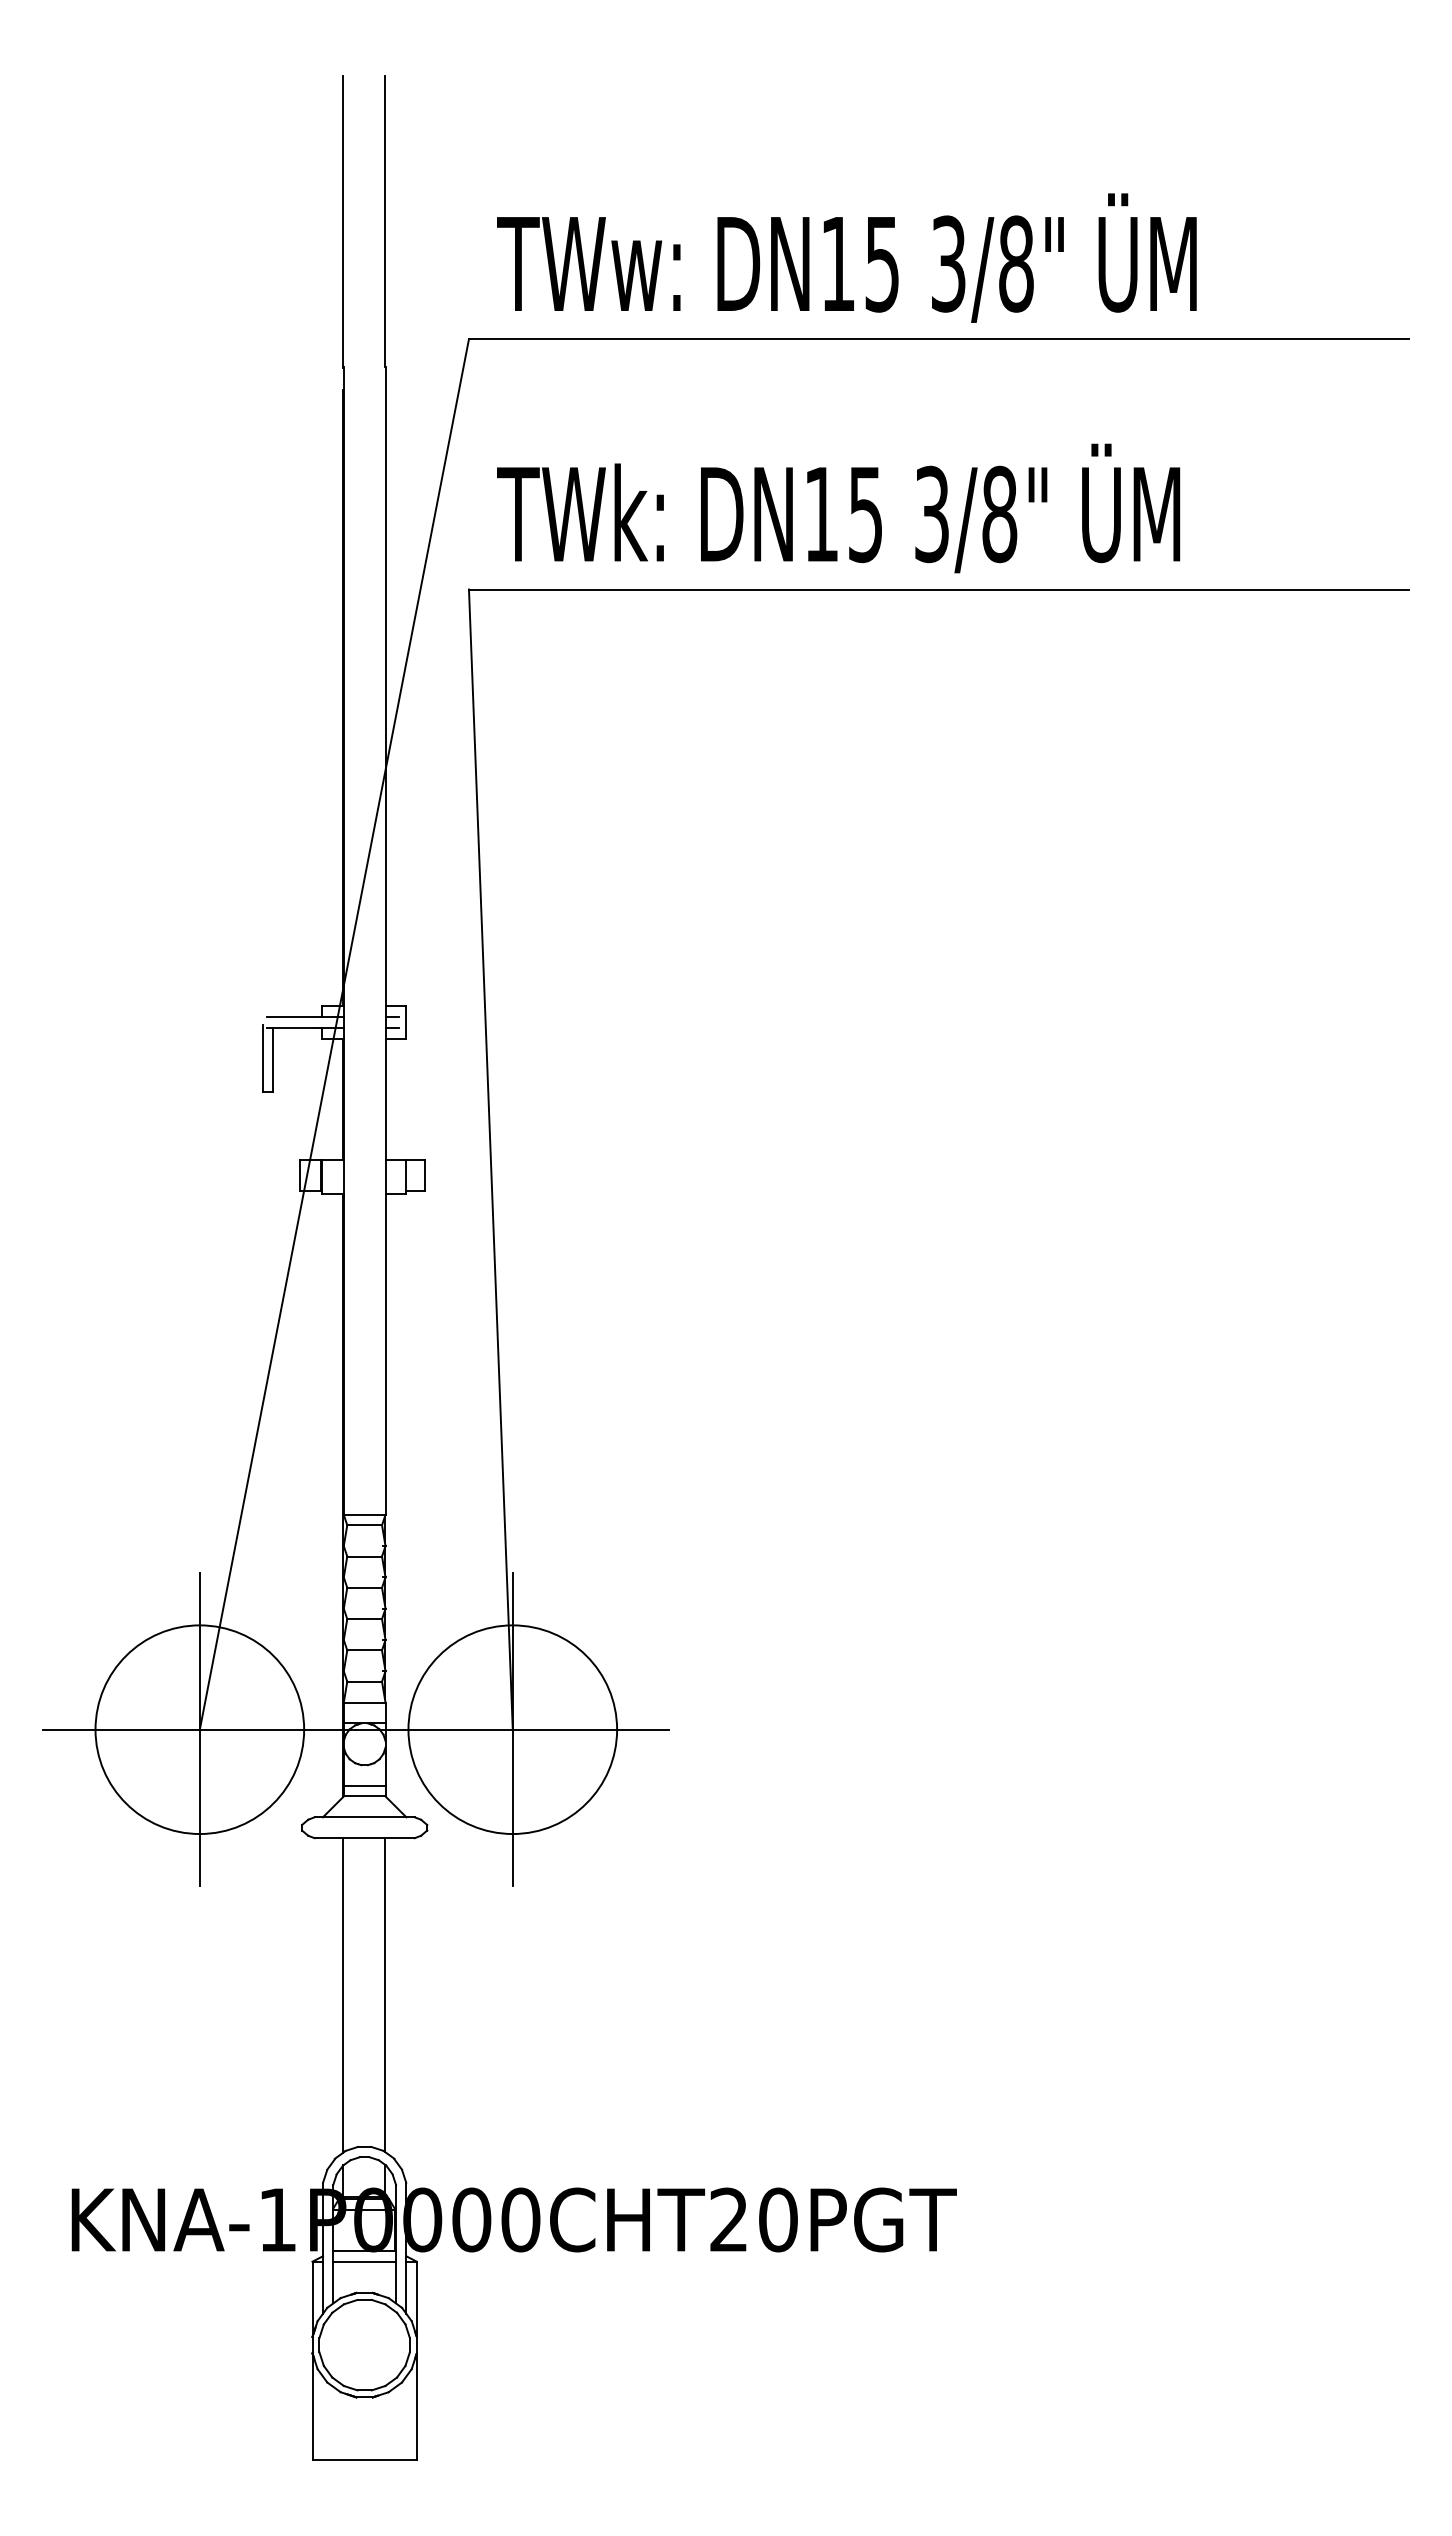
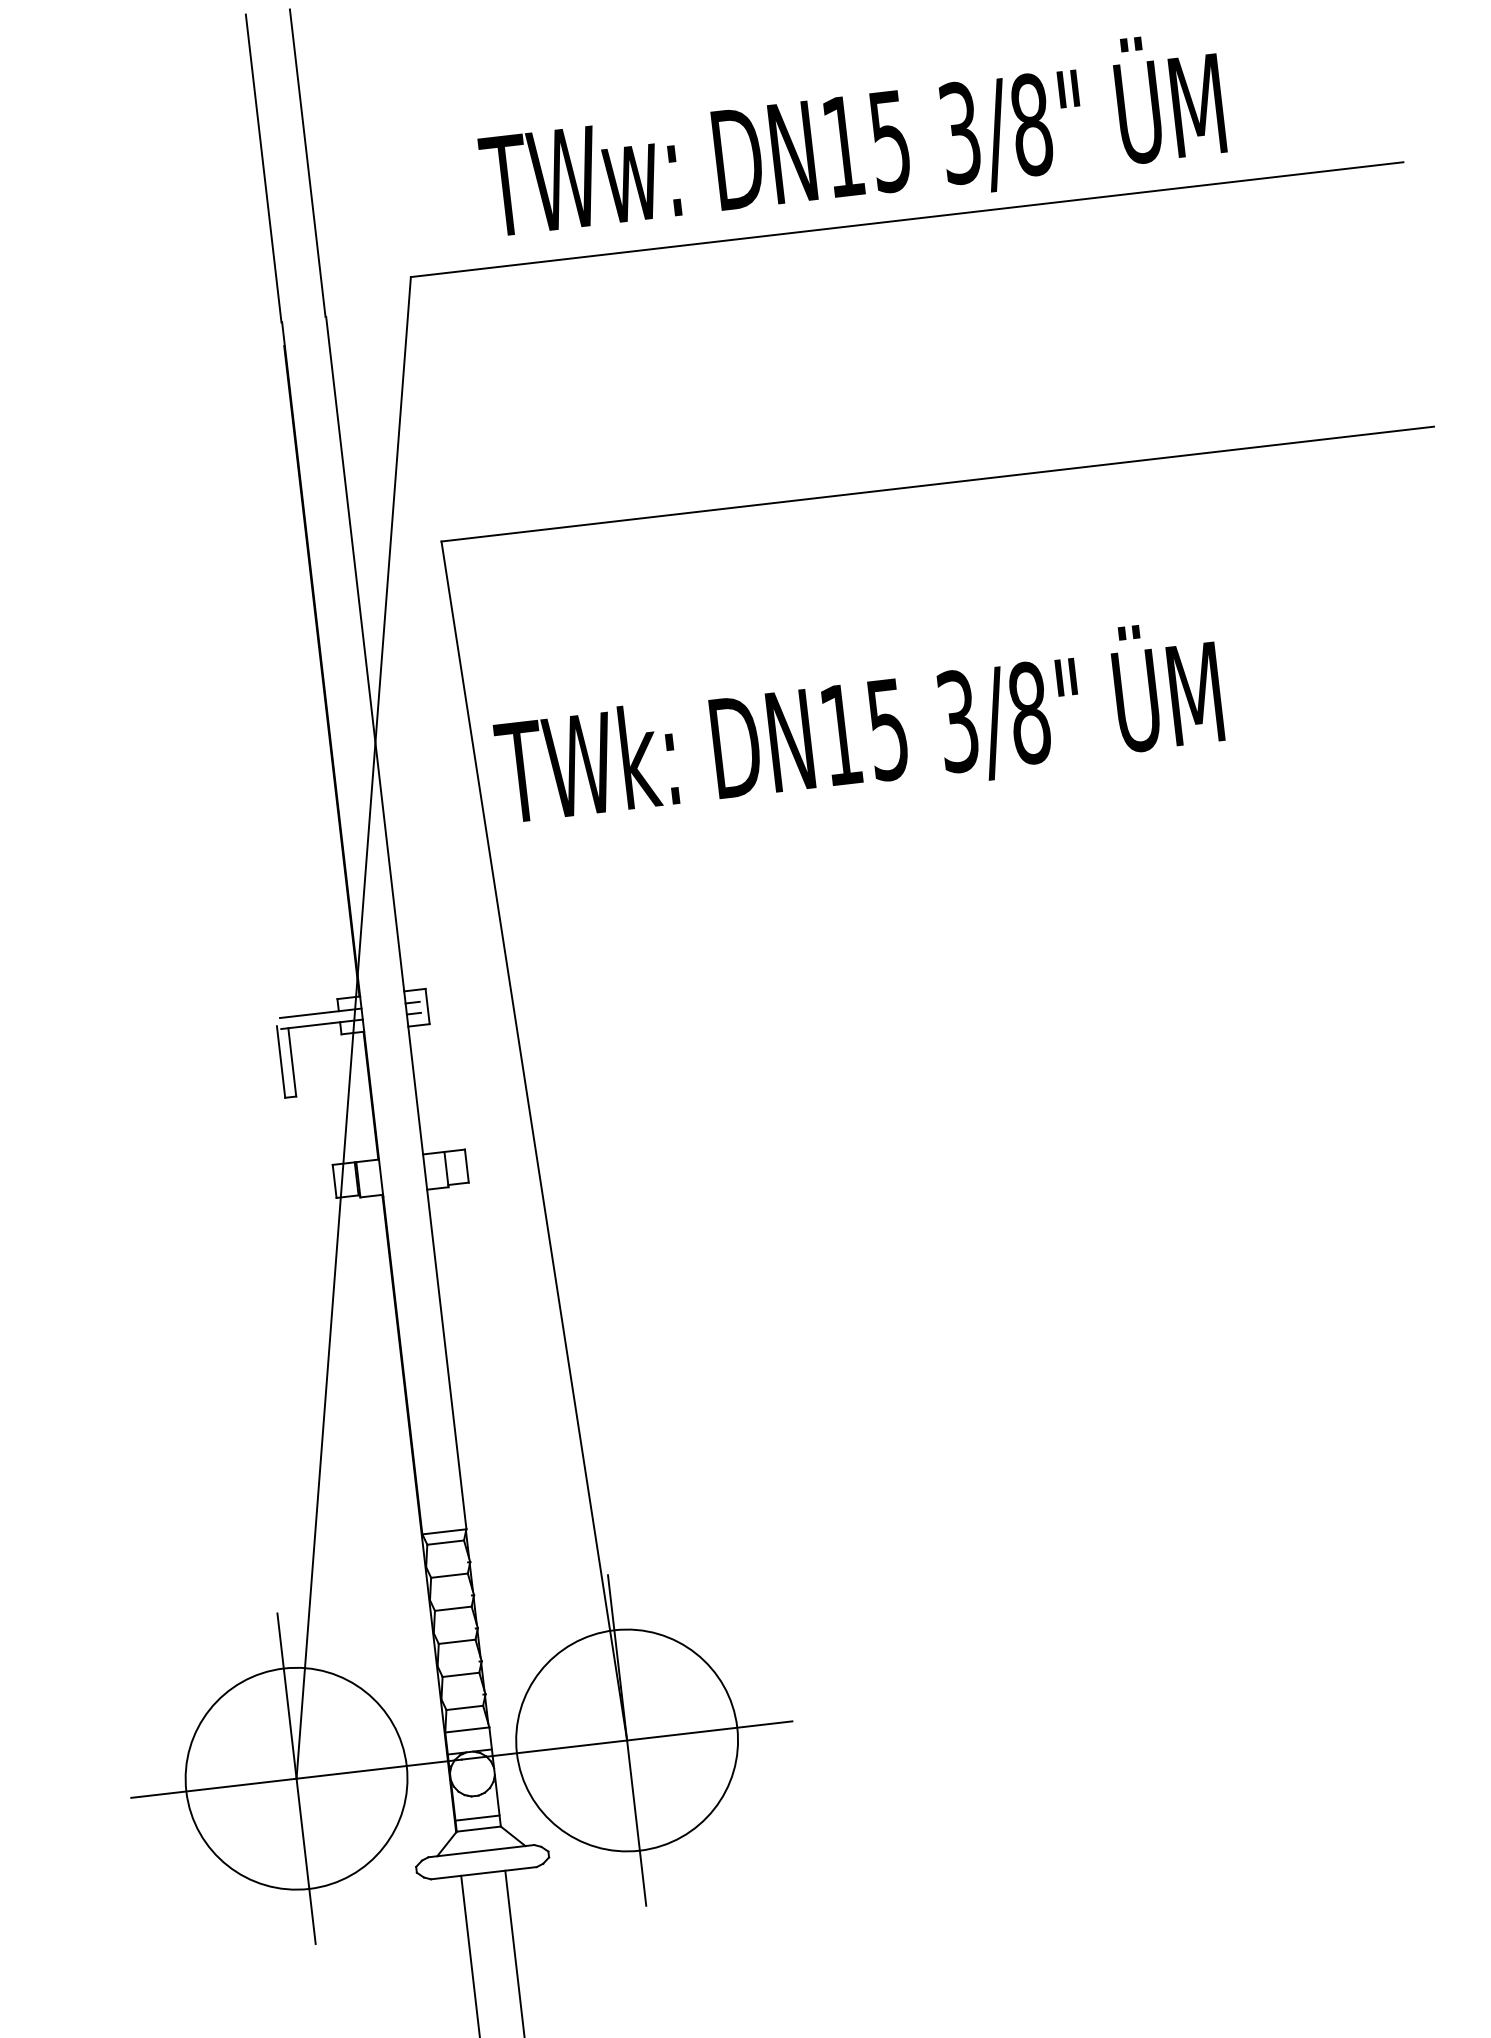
text: (846, 257) -> (851, 138), moved
text: (838, 508) -> (858, 726), moved

